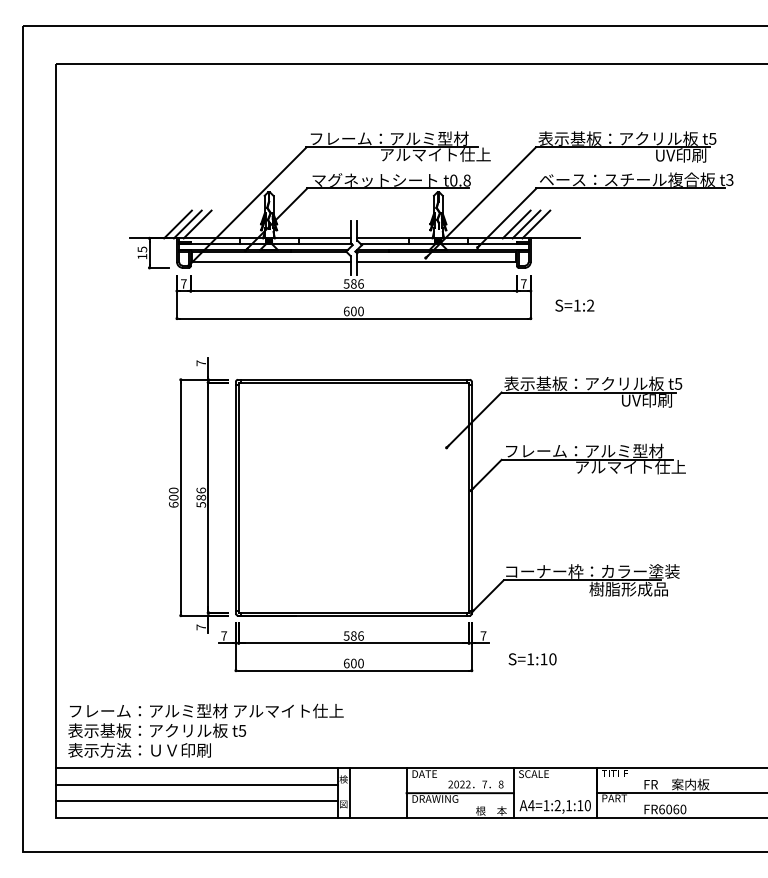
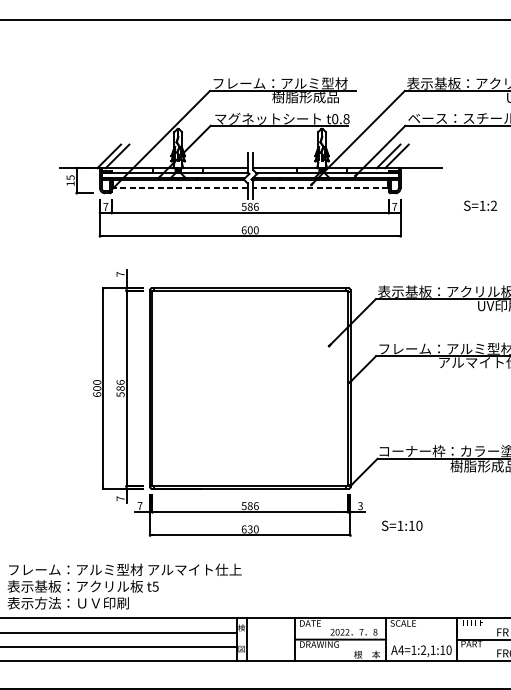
text: (434, 154) -> (318, 96), アルマイト仕上 -> 樹脂形成品
line: (177, 224) -> (100, 156), removed
line: (536, 224) -> (405, 156), removed
line: (271, 261) -> (180, 187), solid -> dashed
line: (436, 261) -> (320, 187), solid -> dashed
text: (574, 305) -> (480, 205), moved
text: (483, 635) -> (360, 505), 7 -> 3
text: (353, 663) -> (249, 529), 600 -> 630

